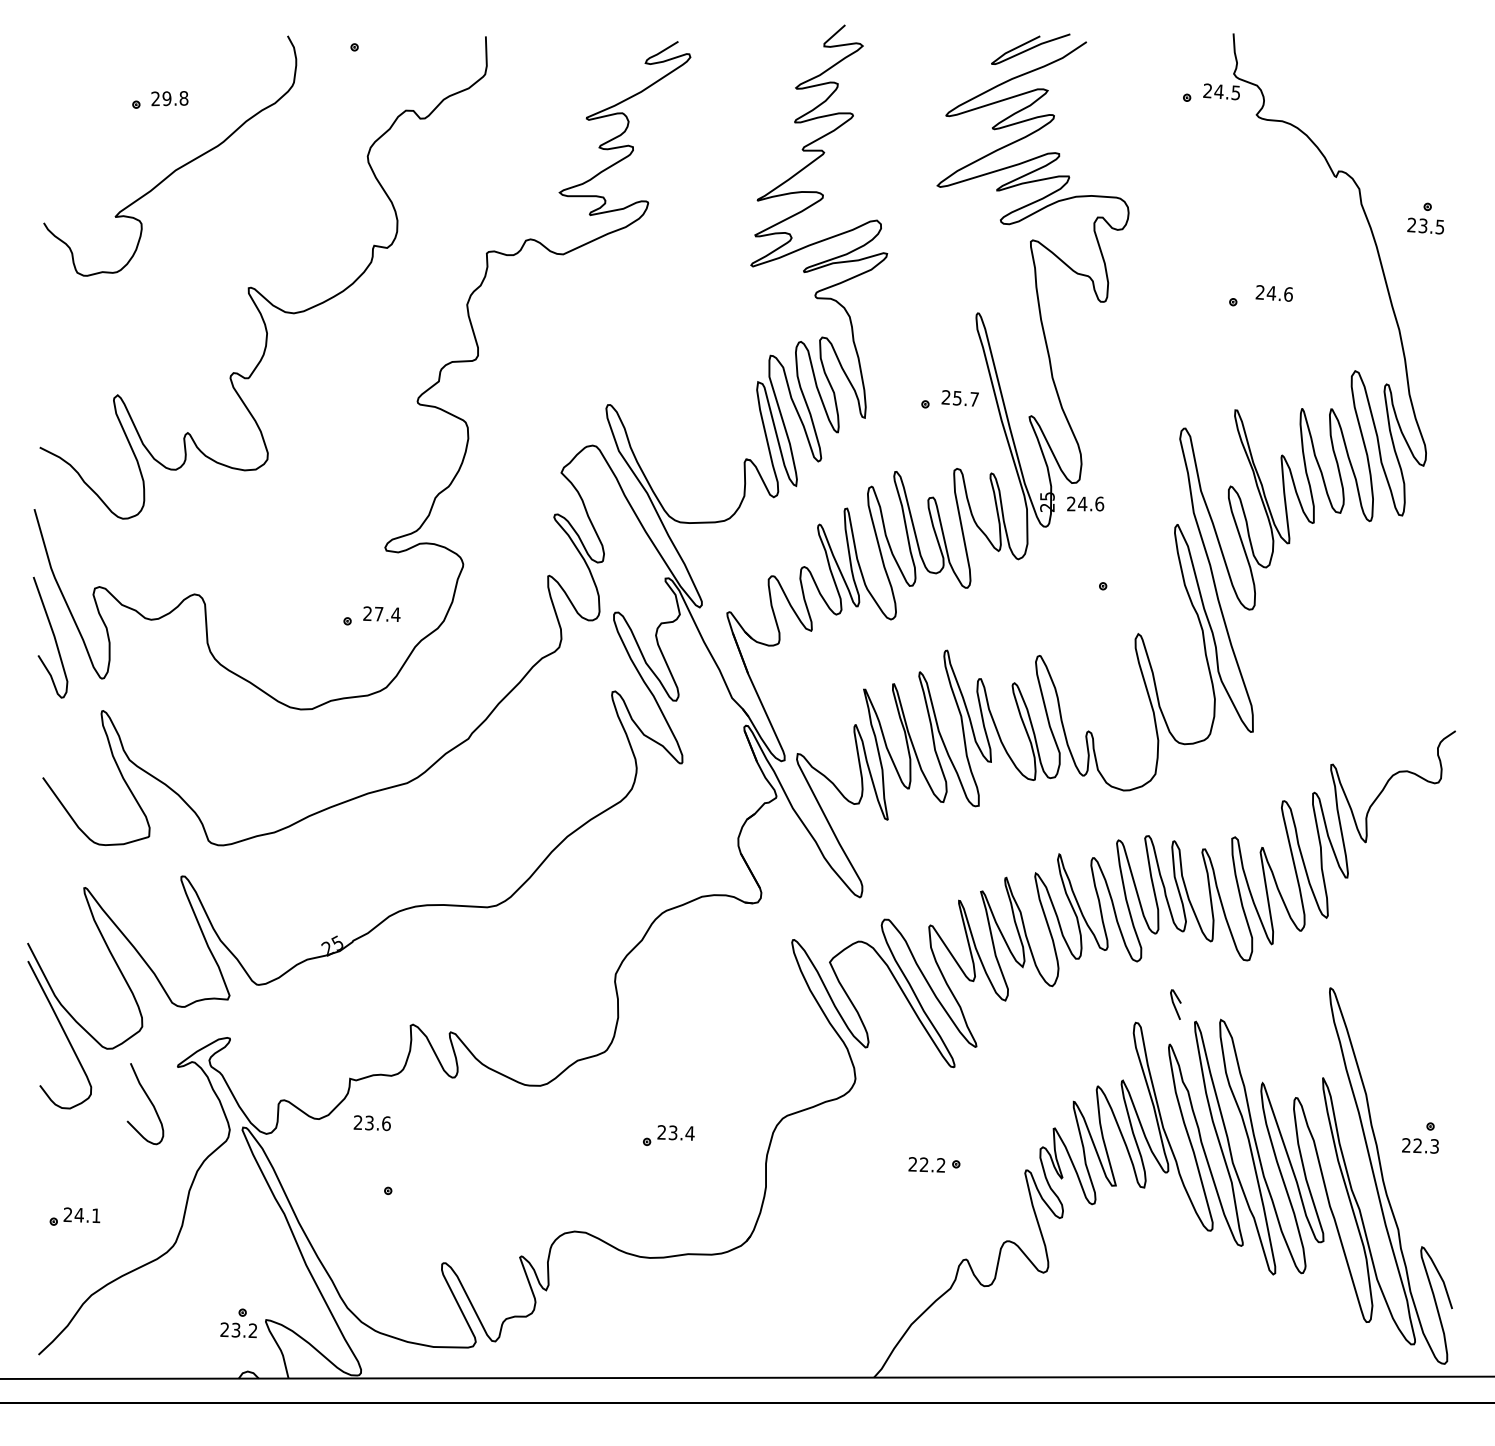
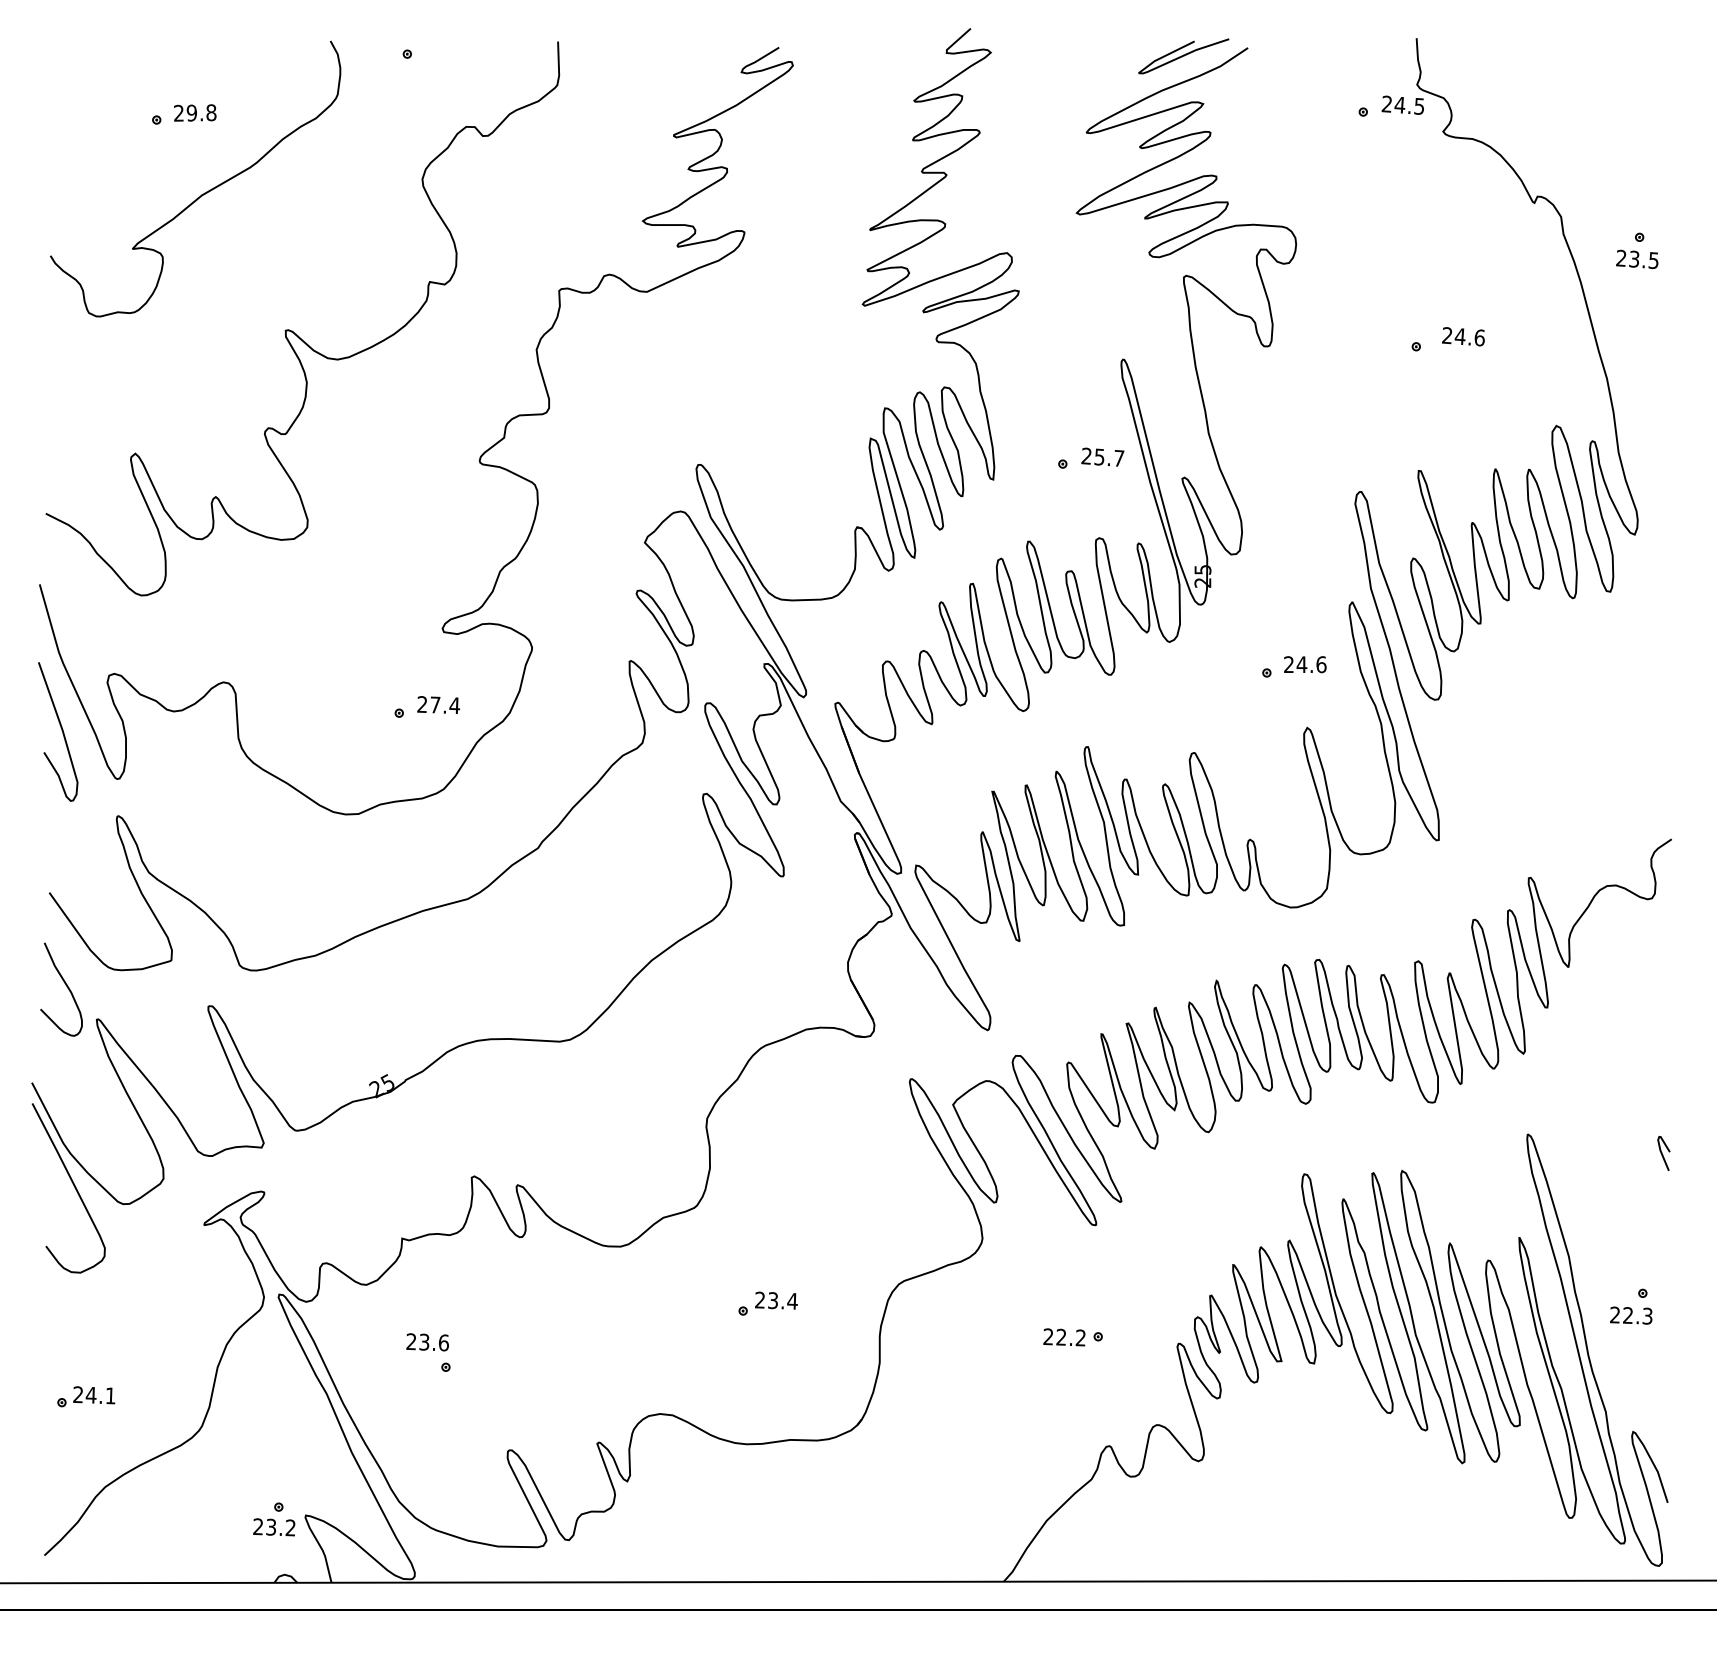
text: (1085, 503) -> (1305, 664), moved
curve: (1174, 1004) -> (1662, 1153), moved
curve: (149, 1101) -> (66, 986), moved
text: (371, 1123) -> (426, 1342), moved

